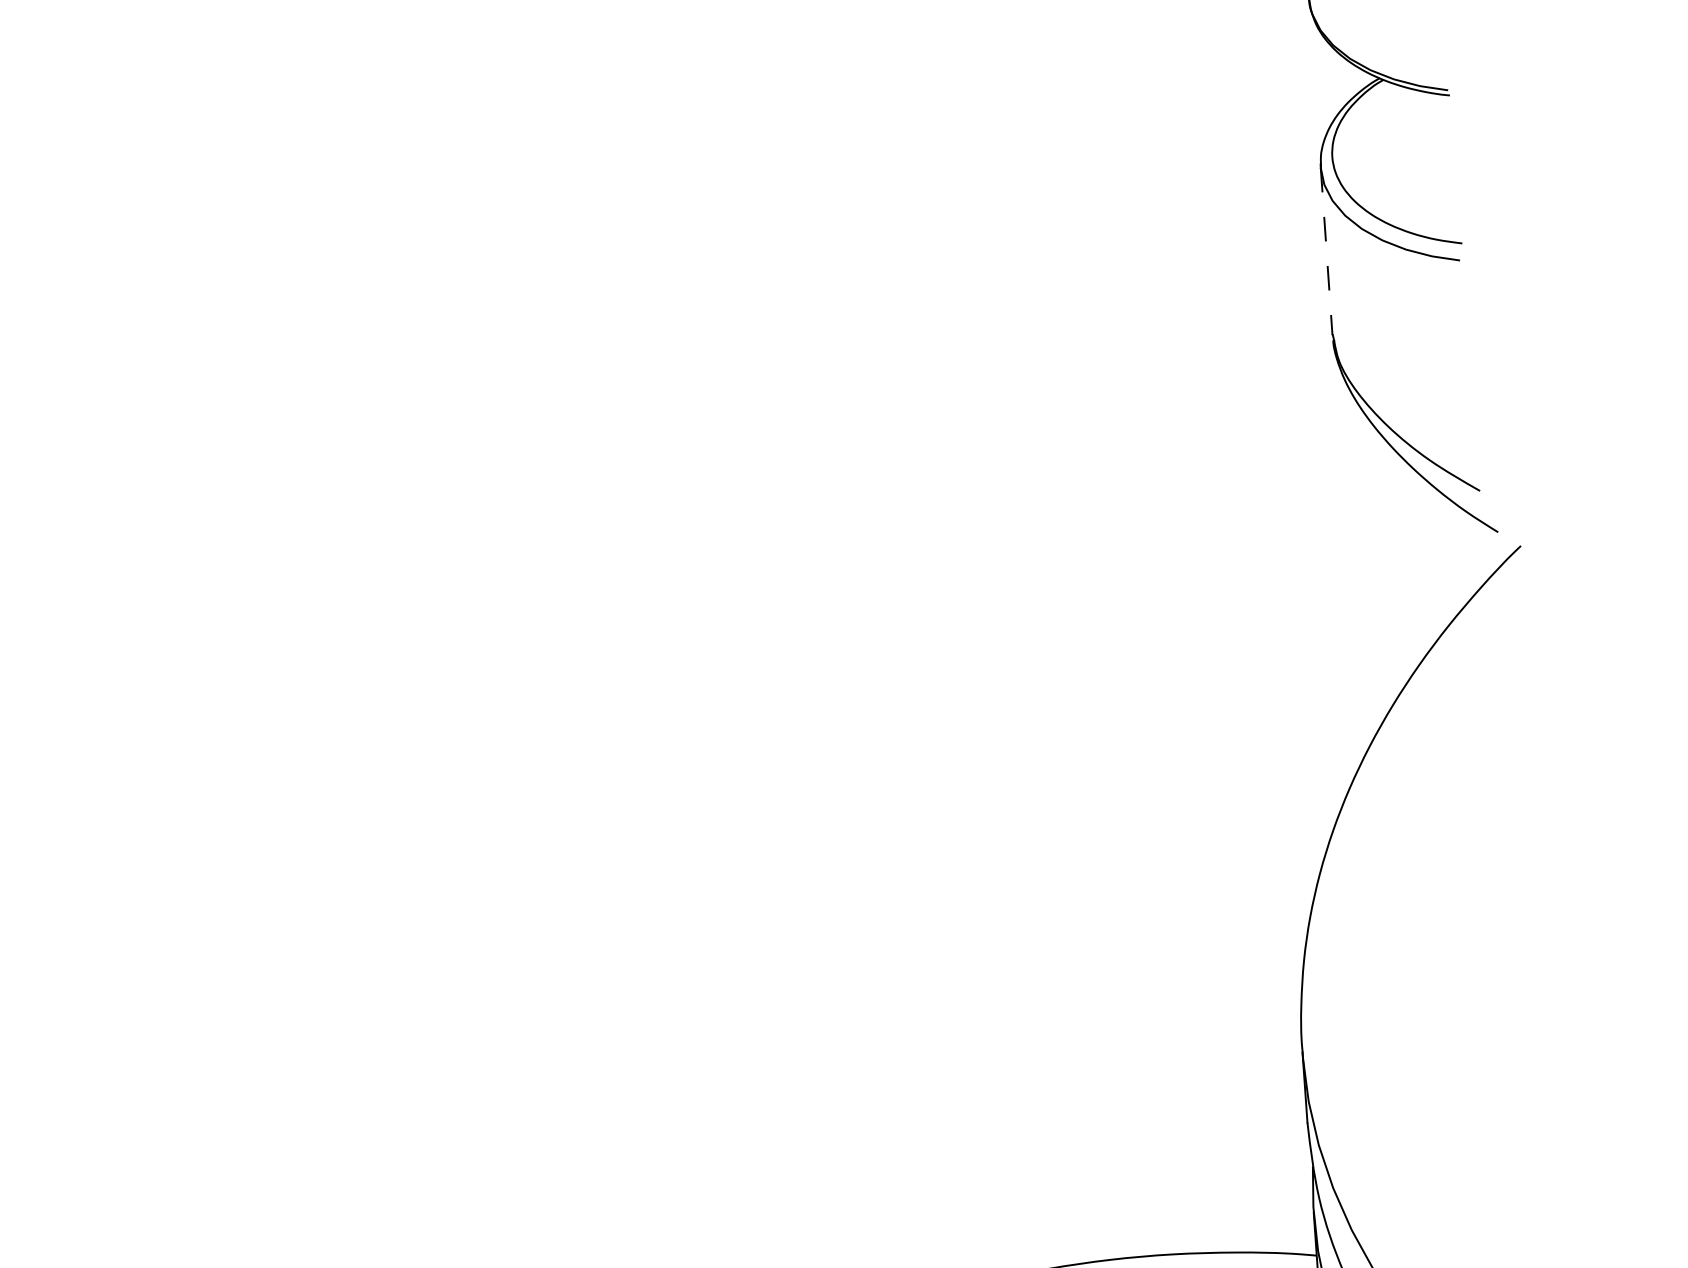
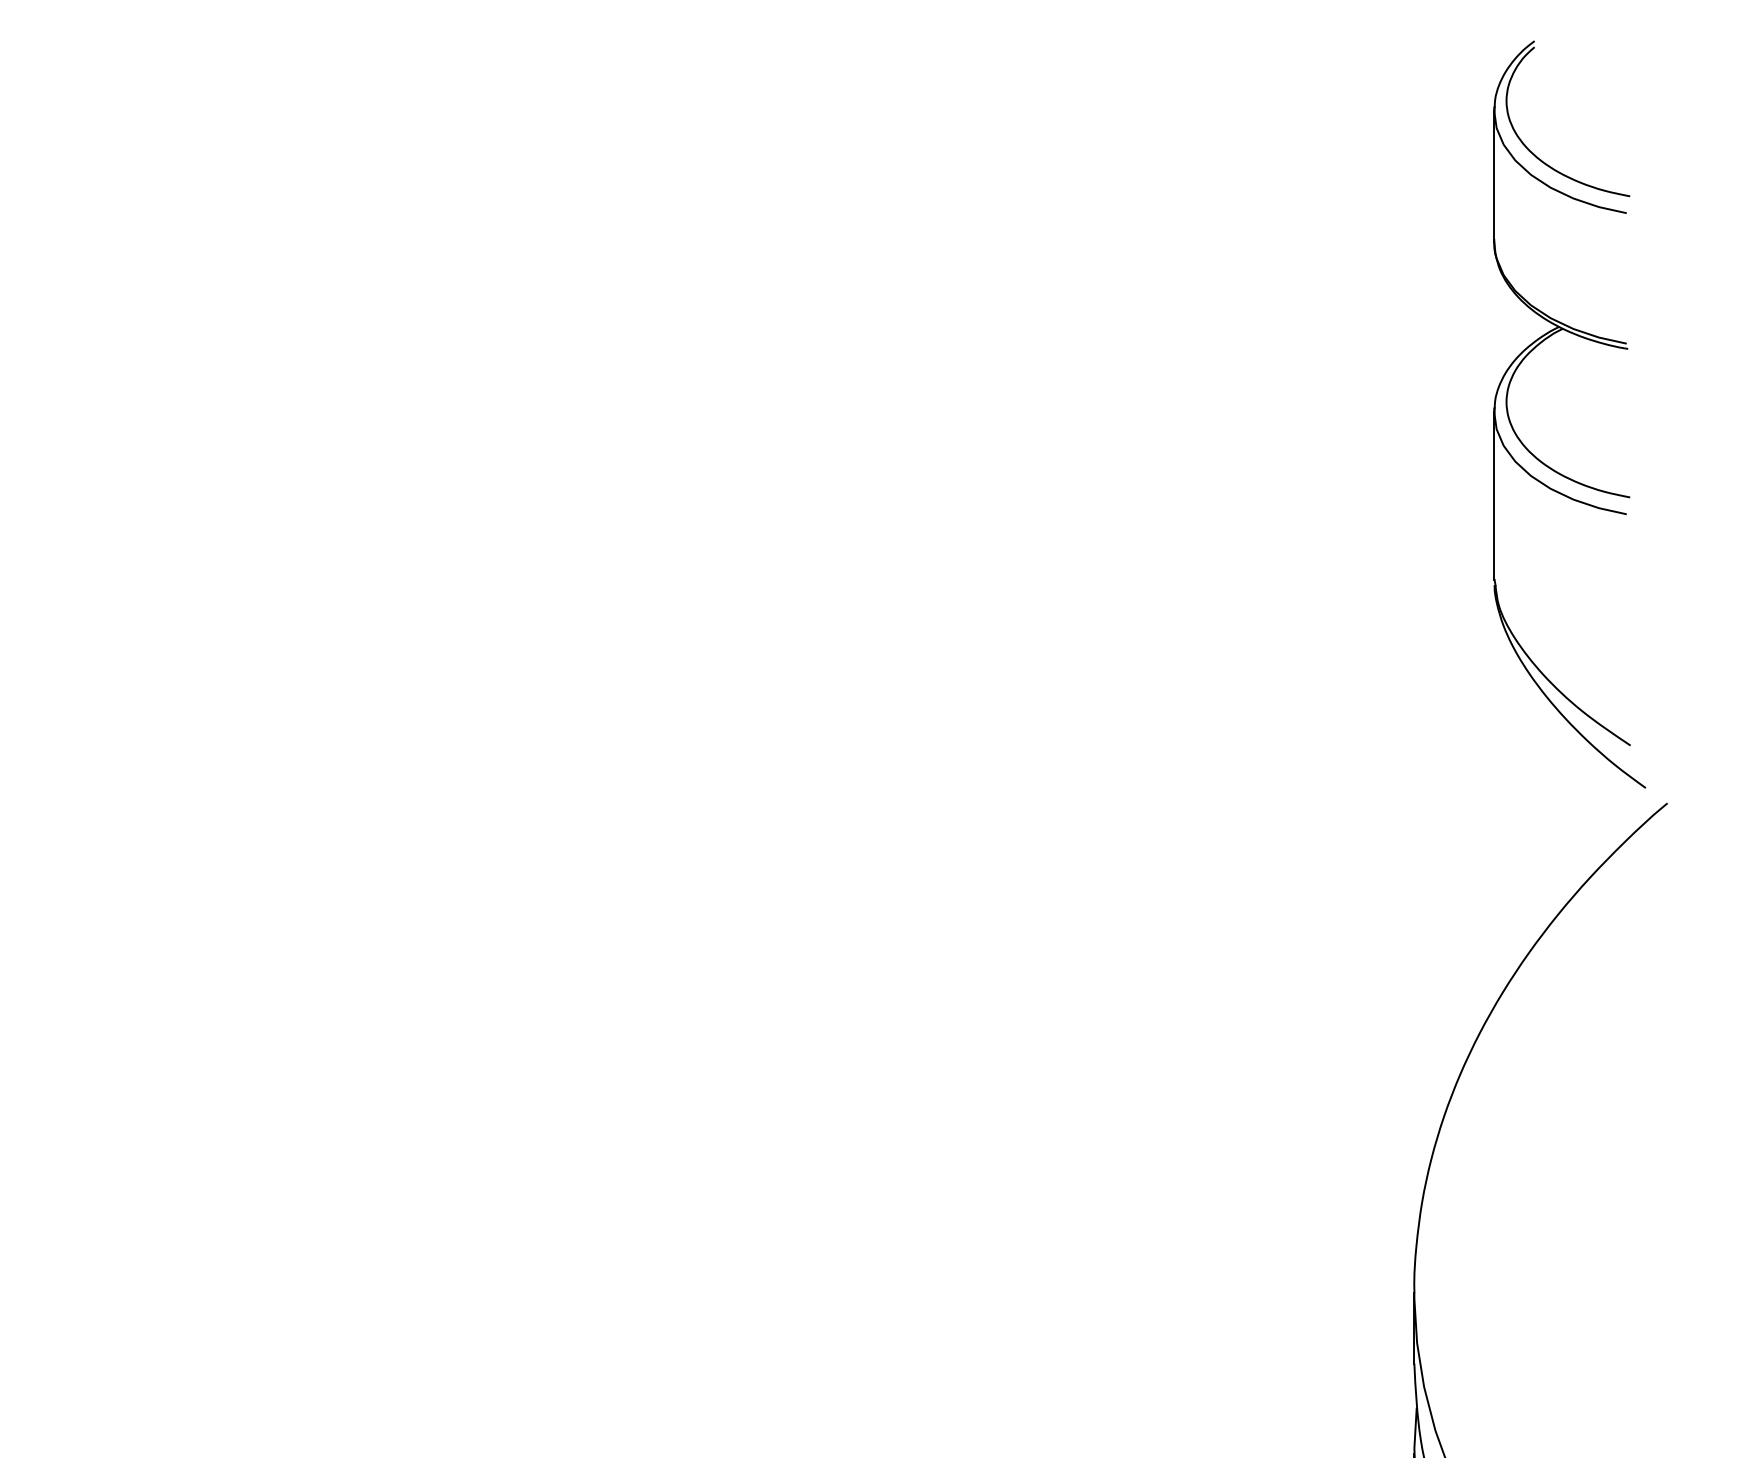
line: (1326, 251) -> (1494, 496), dashed -> solid

